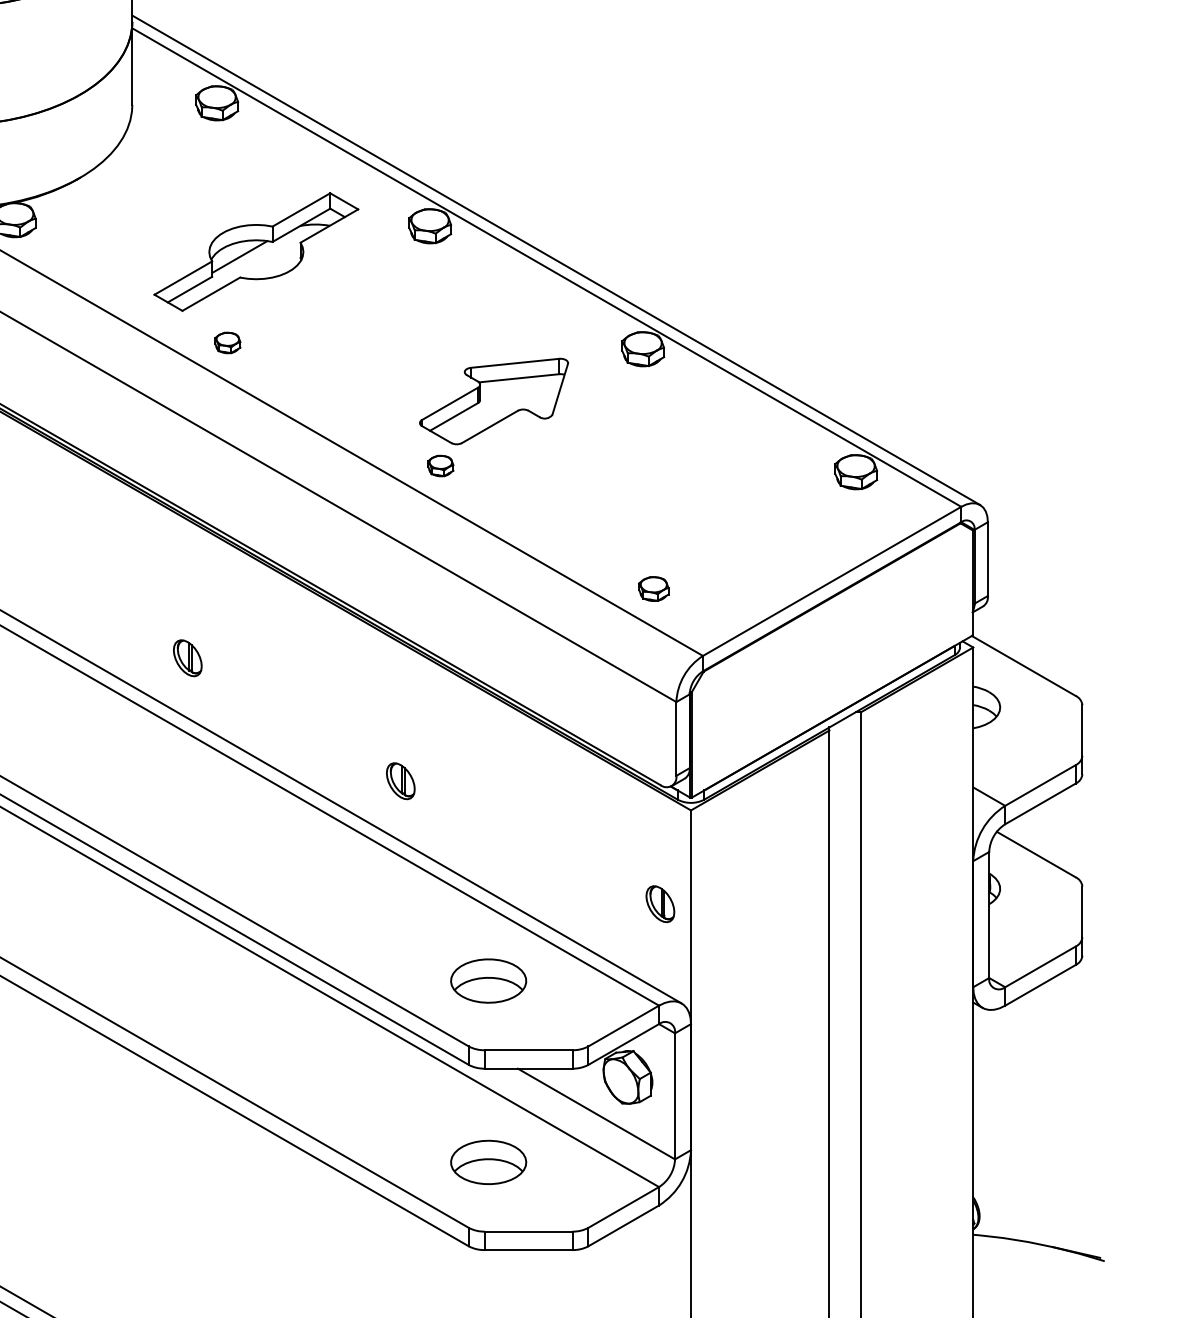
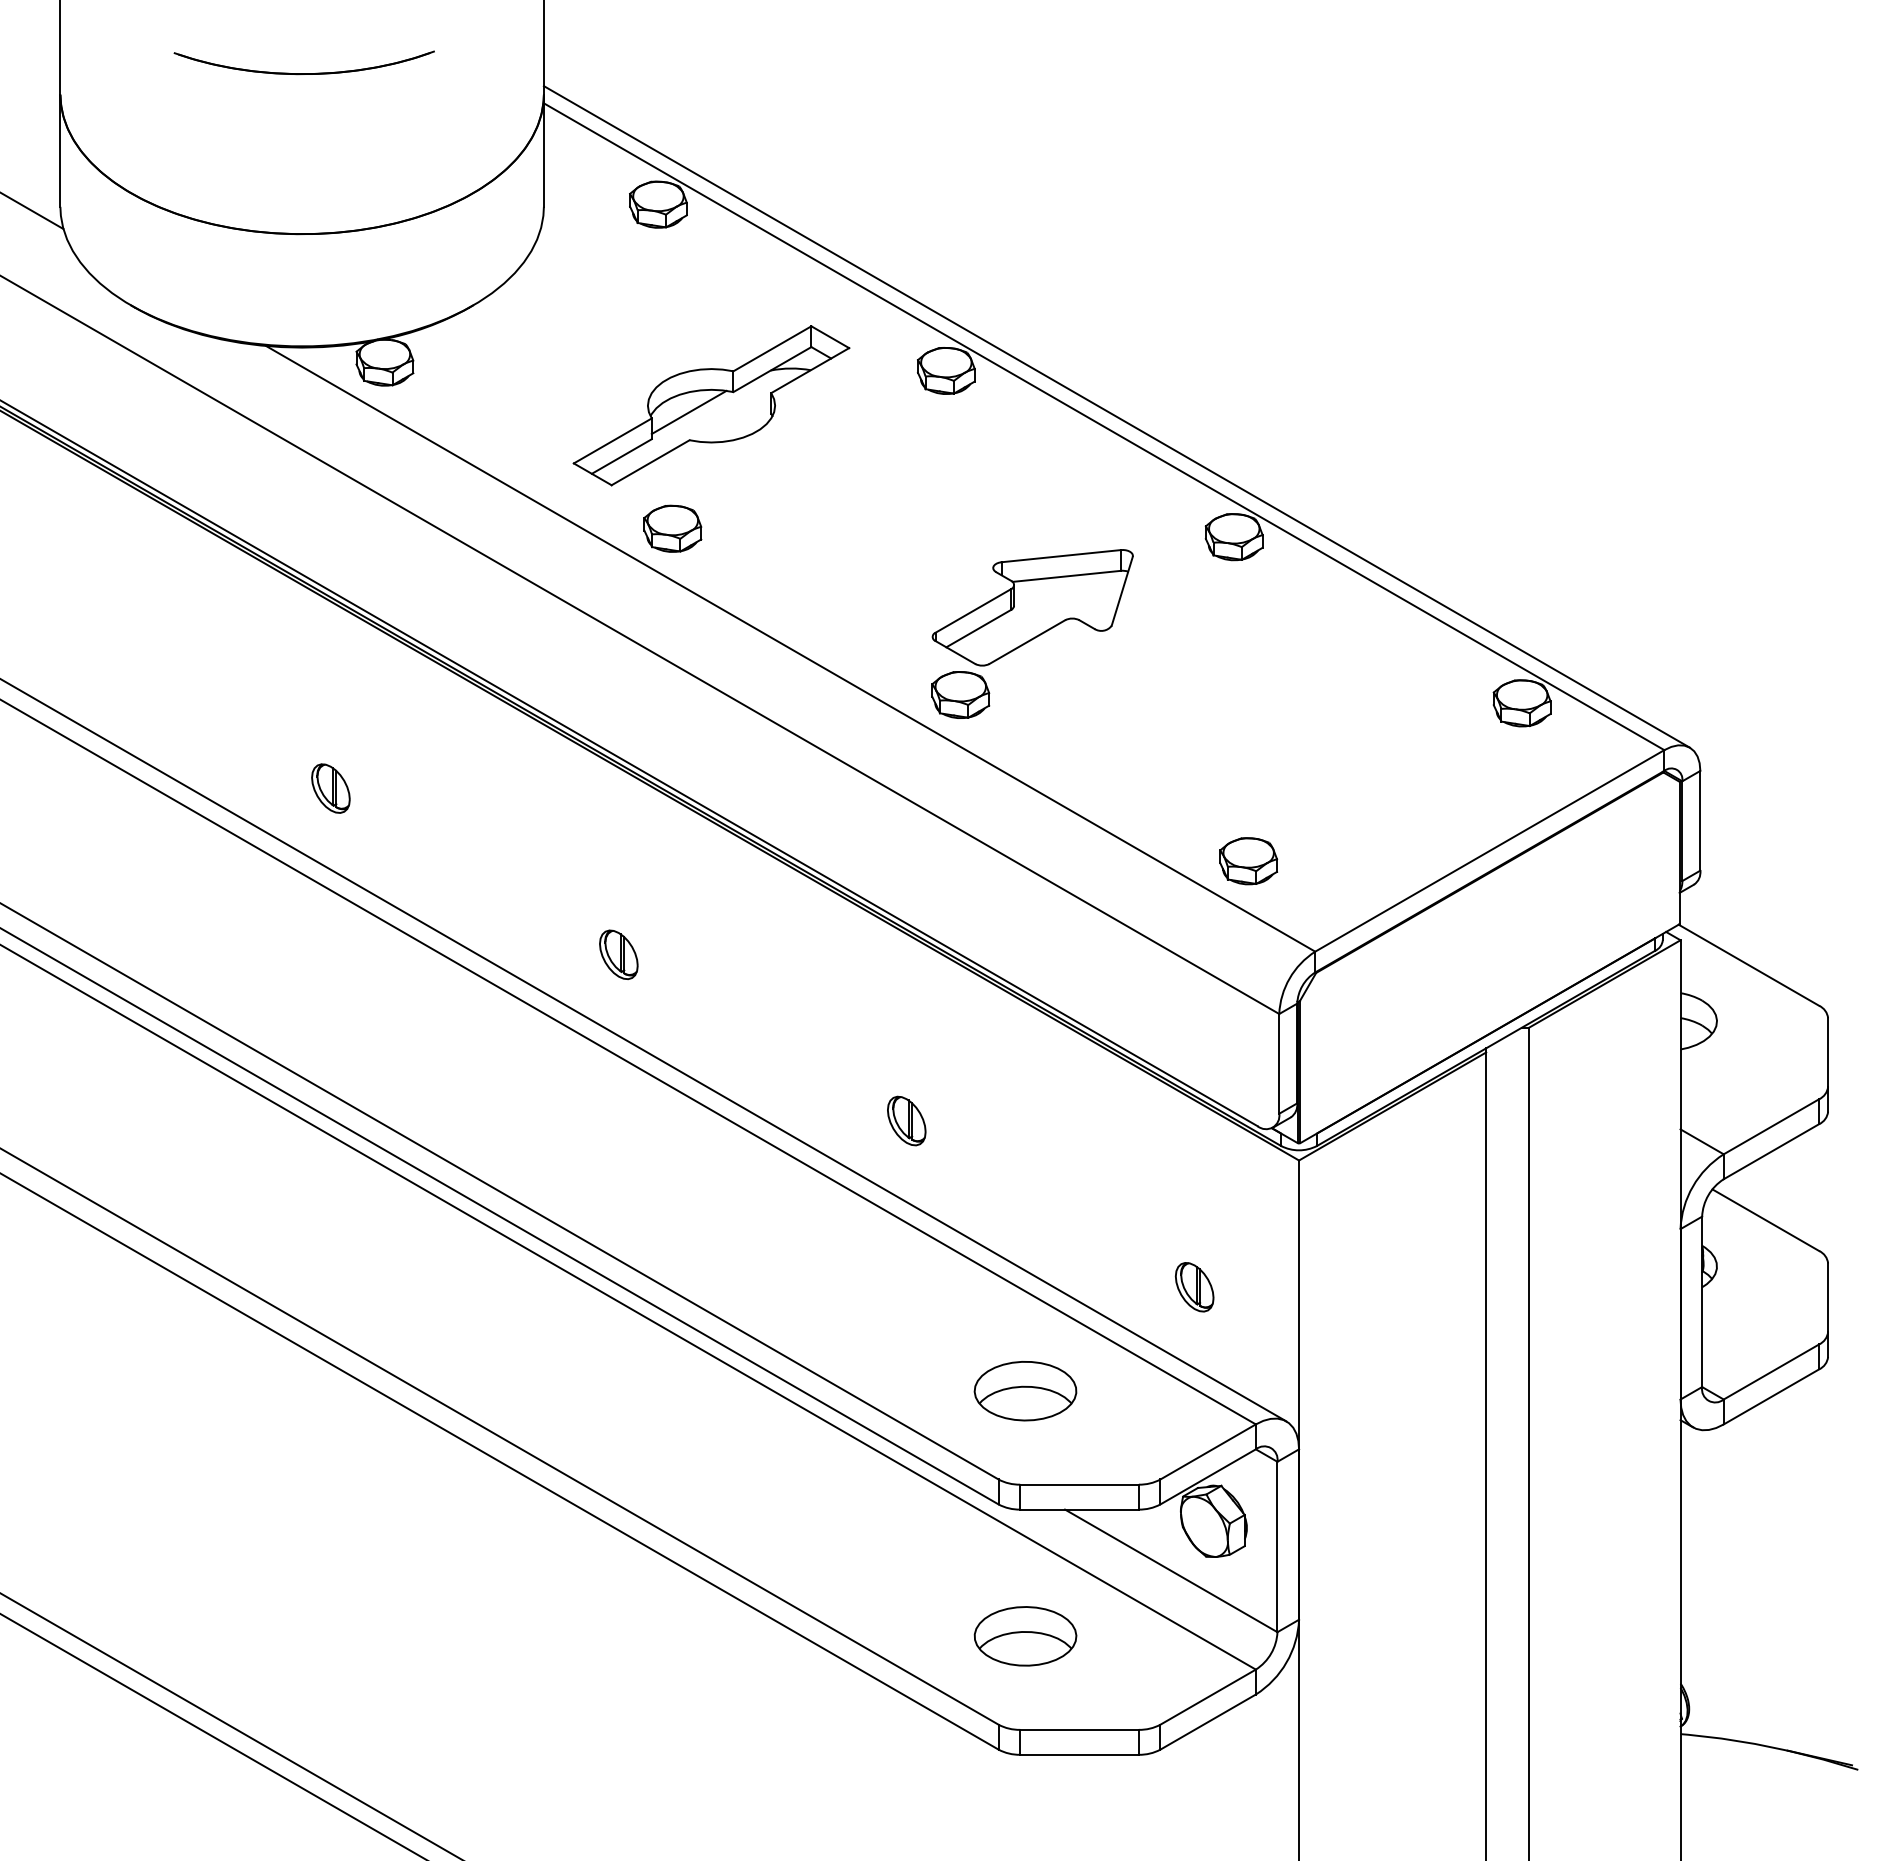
part: (227, 342) -> (672, 528), size x1.67
part: (440, 465) -> (960, 694), size x1.67
part: (653, 589) -> (1248, 861), size x1.43
part: (660, 904) -> (1194, 1287), moved

